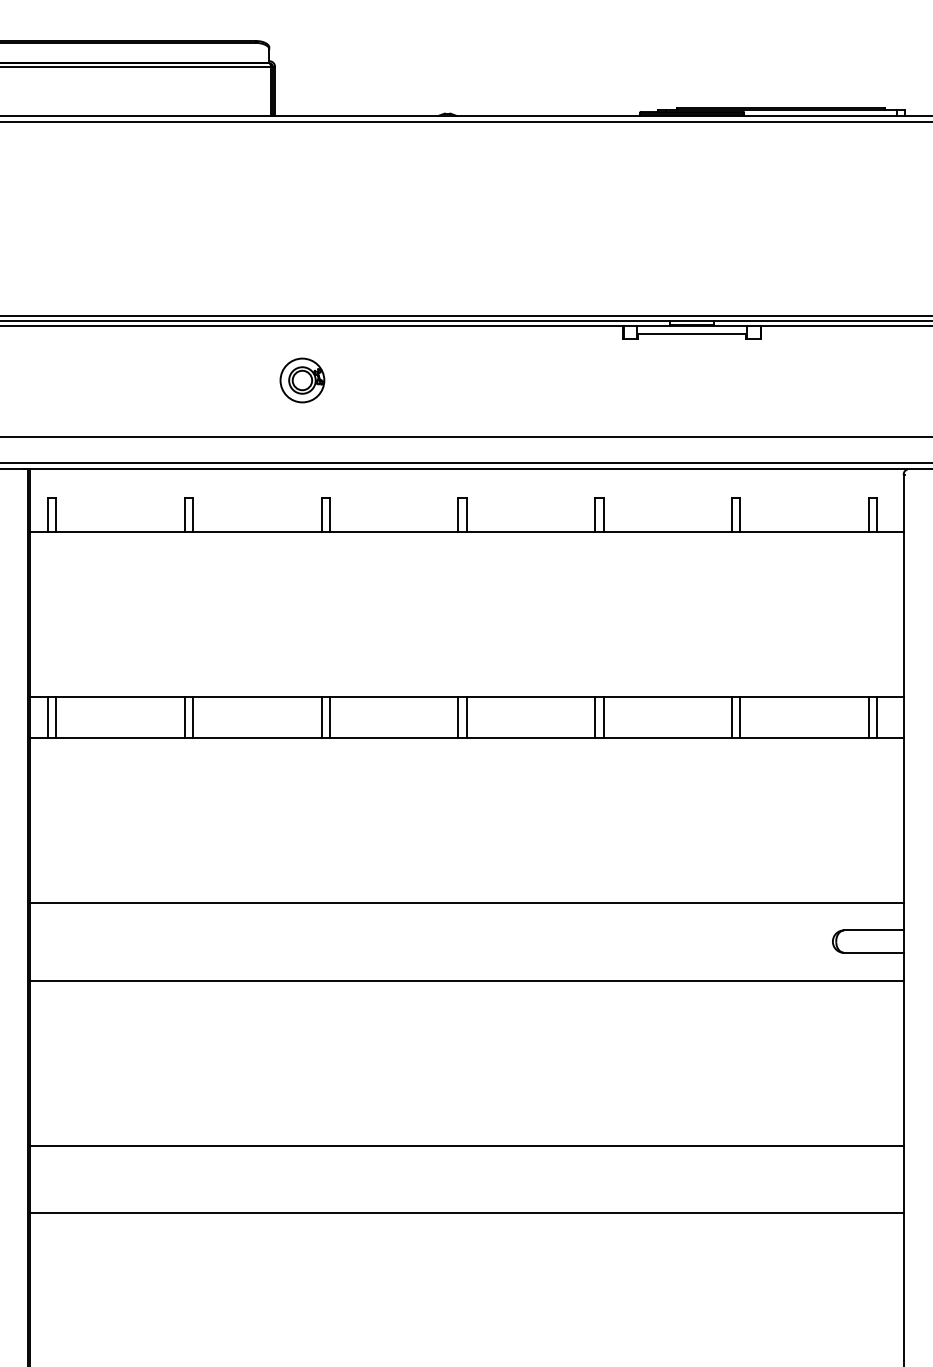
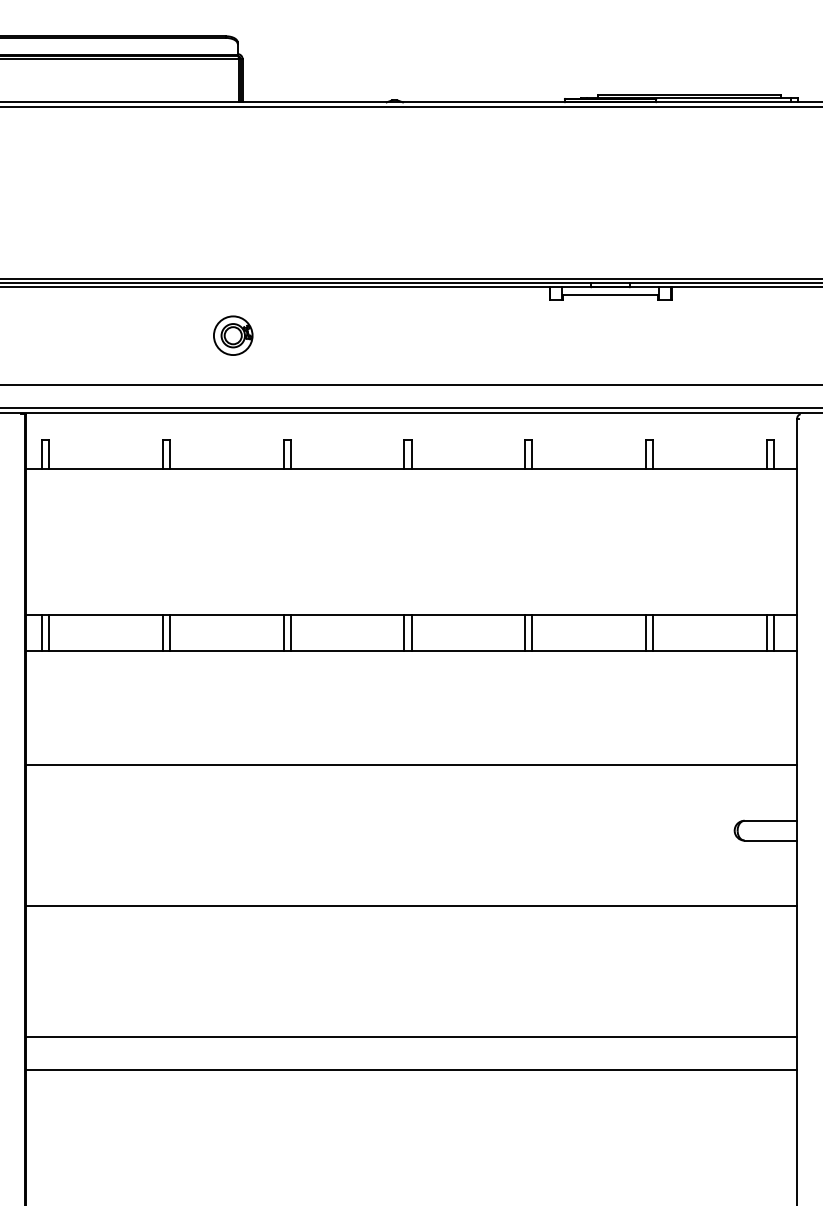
part: (302, 380) -> (233, 335), moved
line: (466, 902) -> (411, 764), moved
line: (466, 980) -> (411, 905), moved
line: (466, 1145) -> (411, 1036), moved

